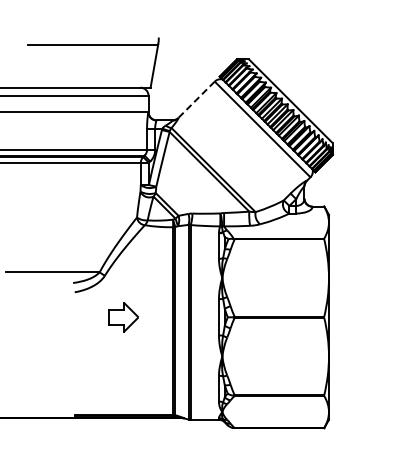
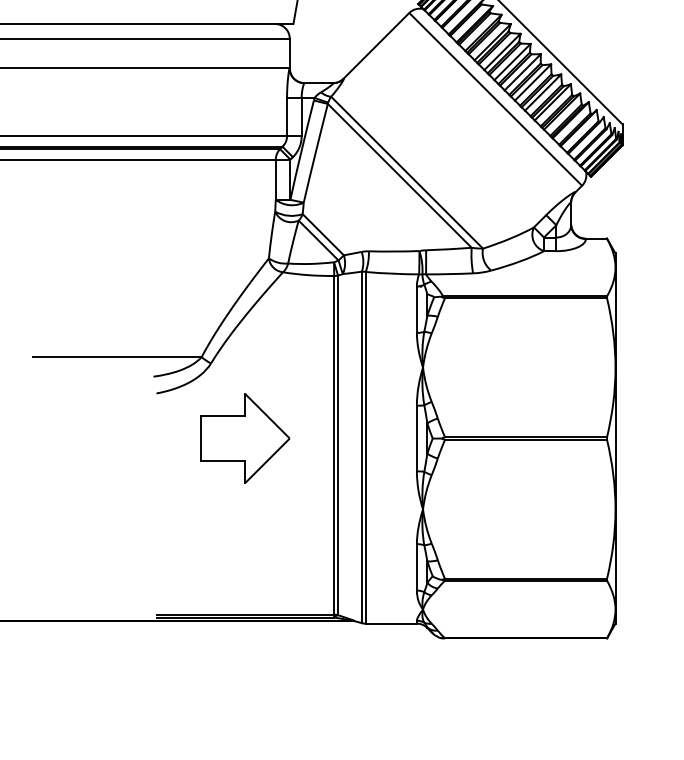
line: (196, 99) -> (376, 45), dashed -> solid
part: (123, 317) -> (244, 438), size x1.67

